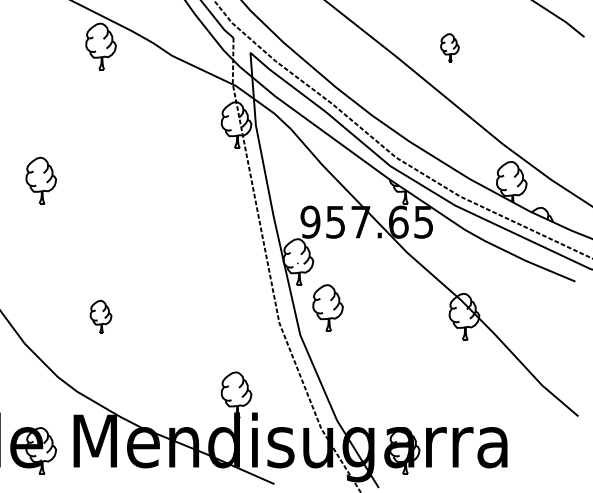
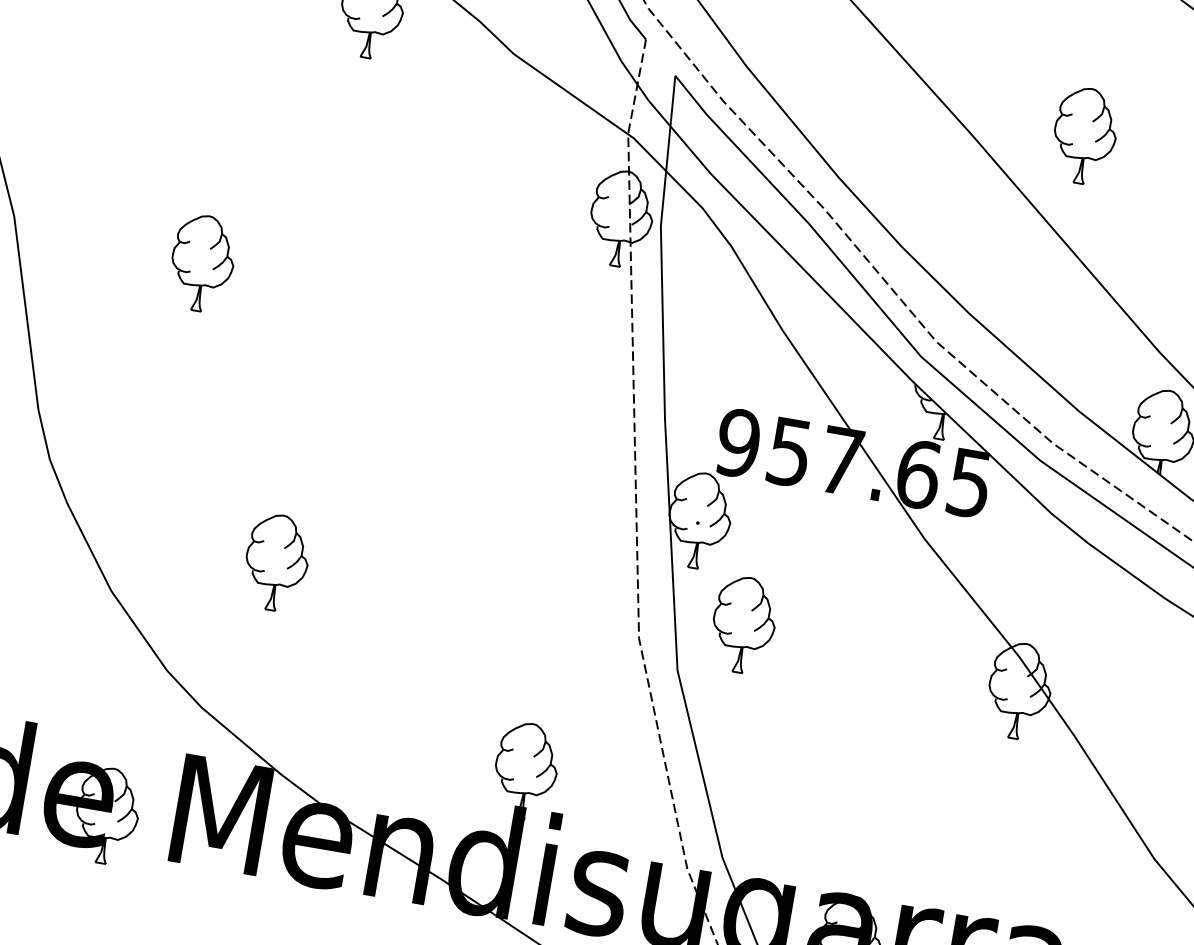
part: (449, 47) -> (1084, 135), size x1.67
part: (100, 316) -> (275, 561), size x1.43

